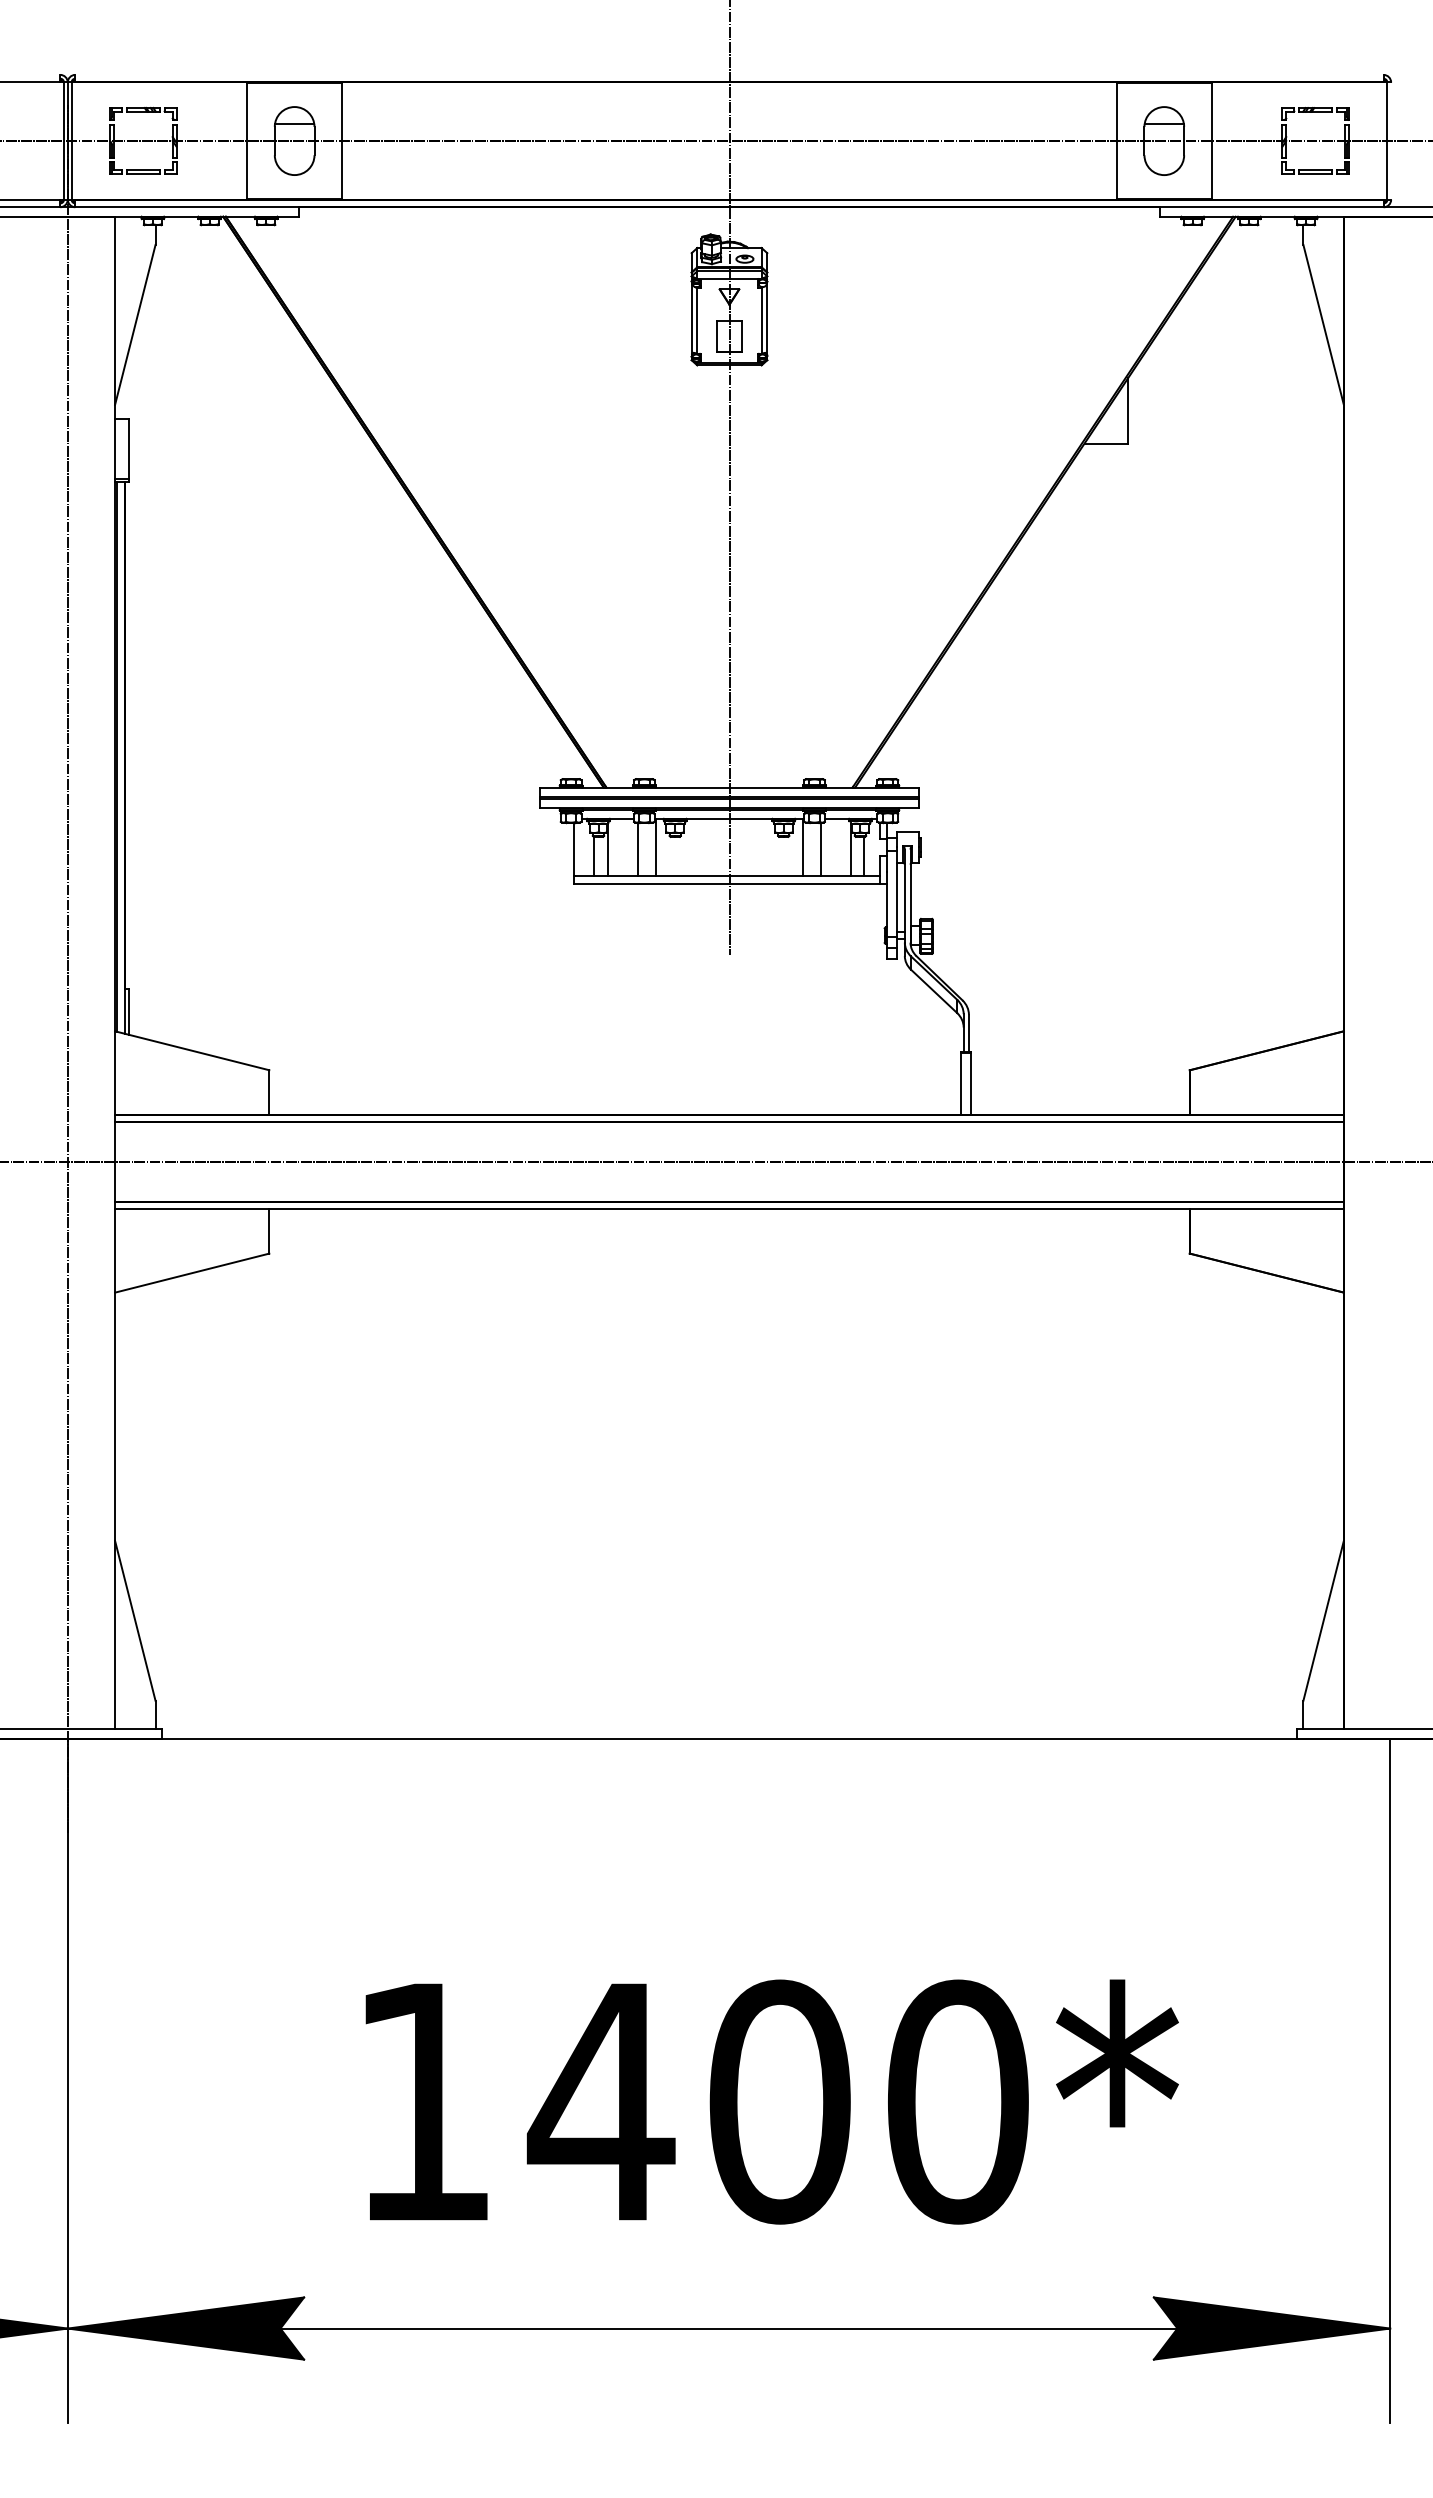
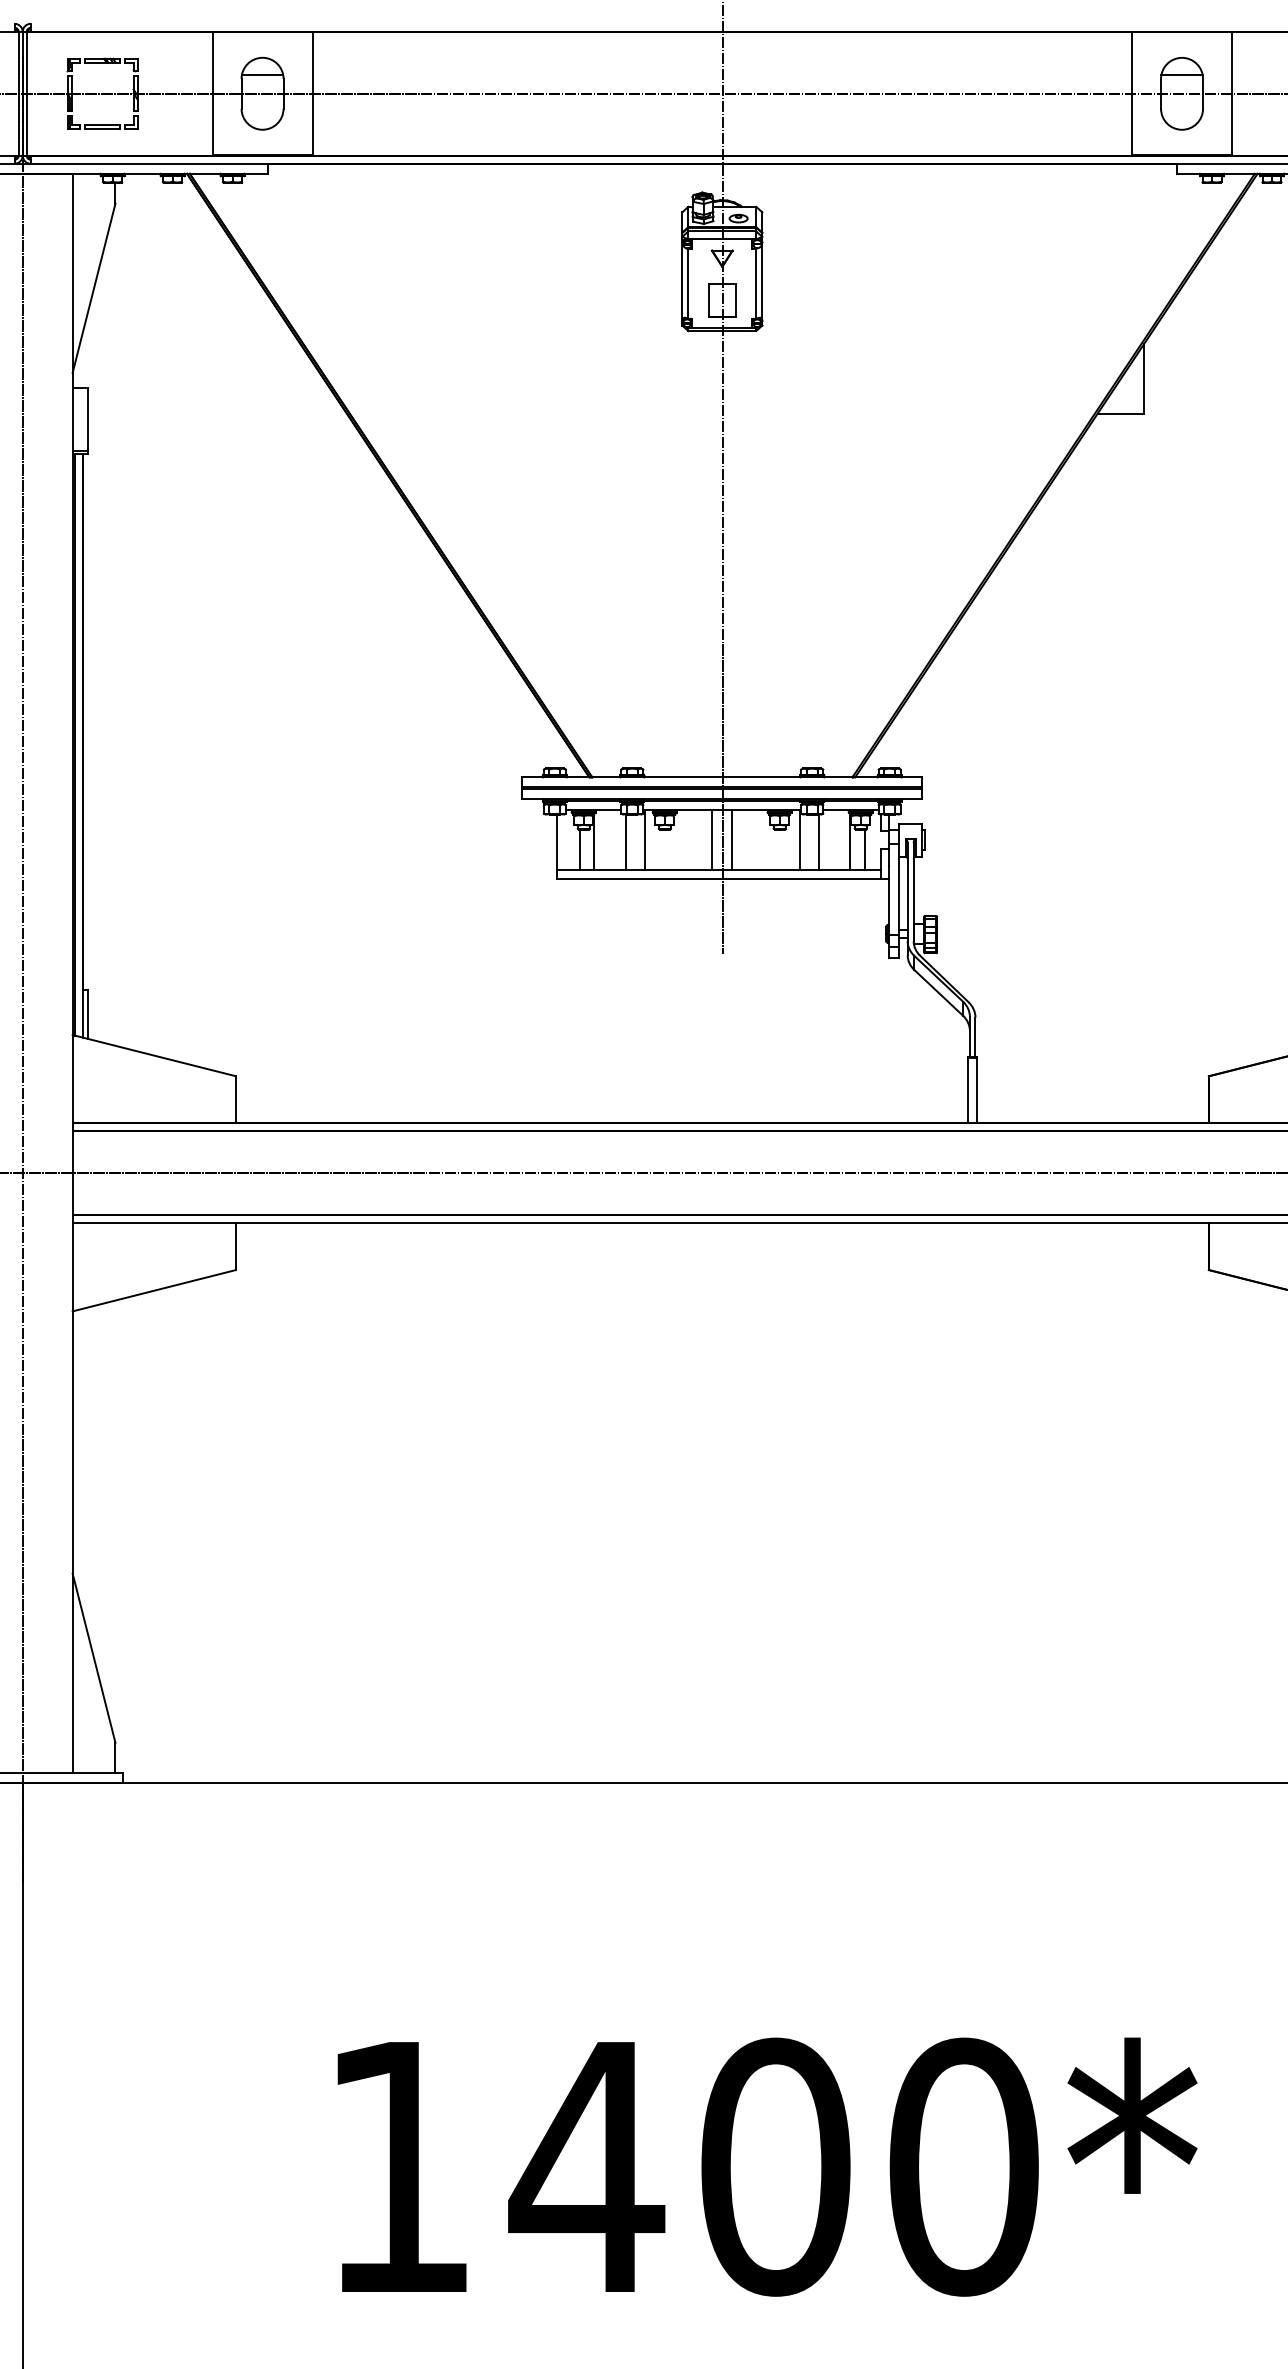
line: (720, 846) -> (712, 839), added
line: (738, 846) -> (731, 839), added

